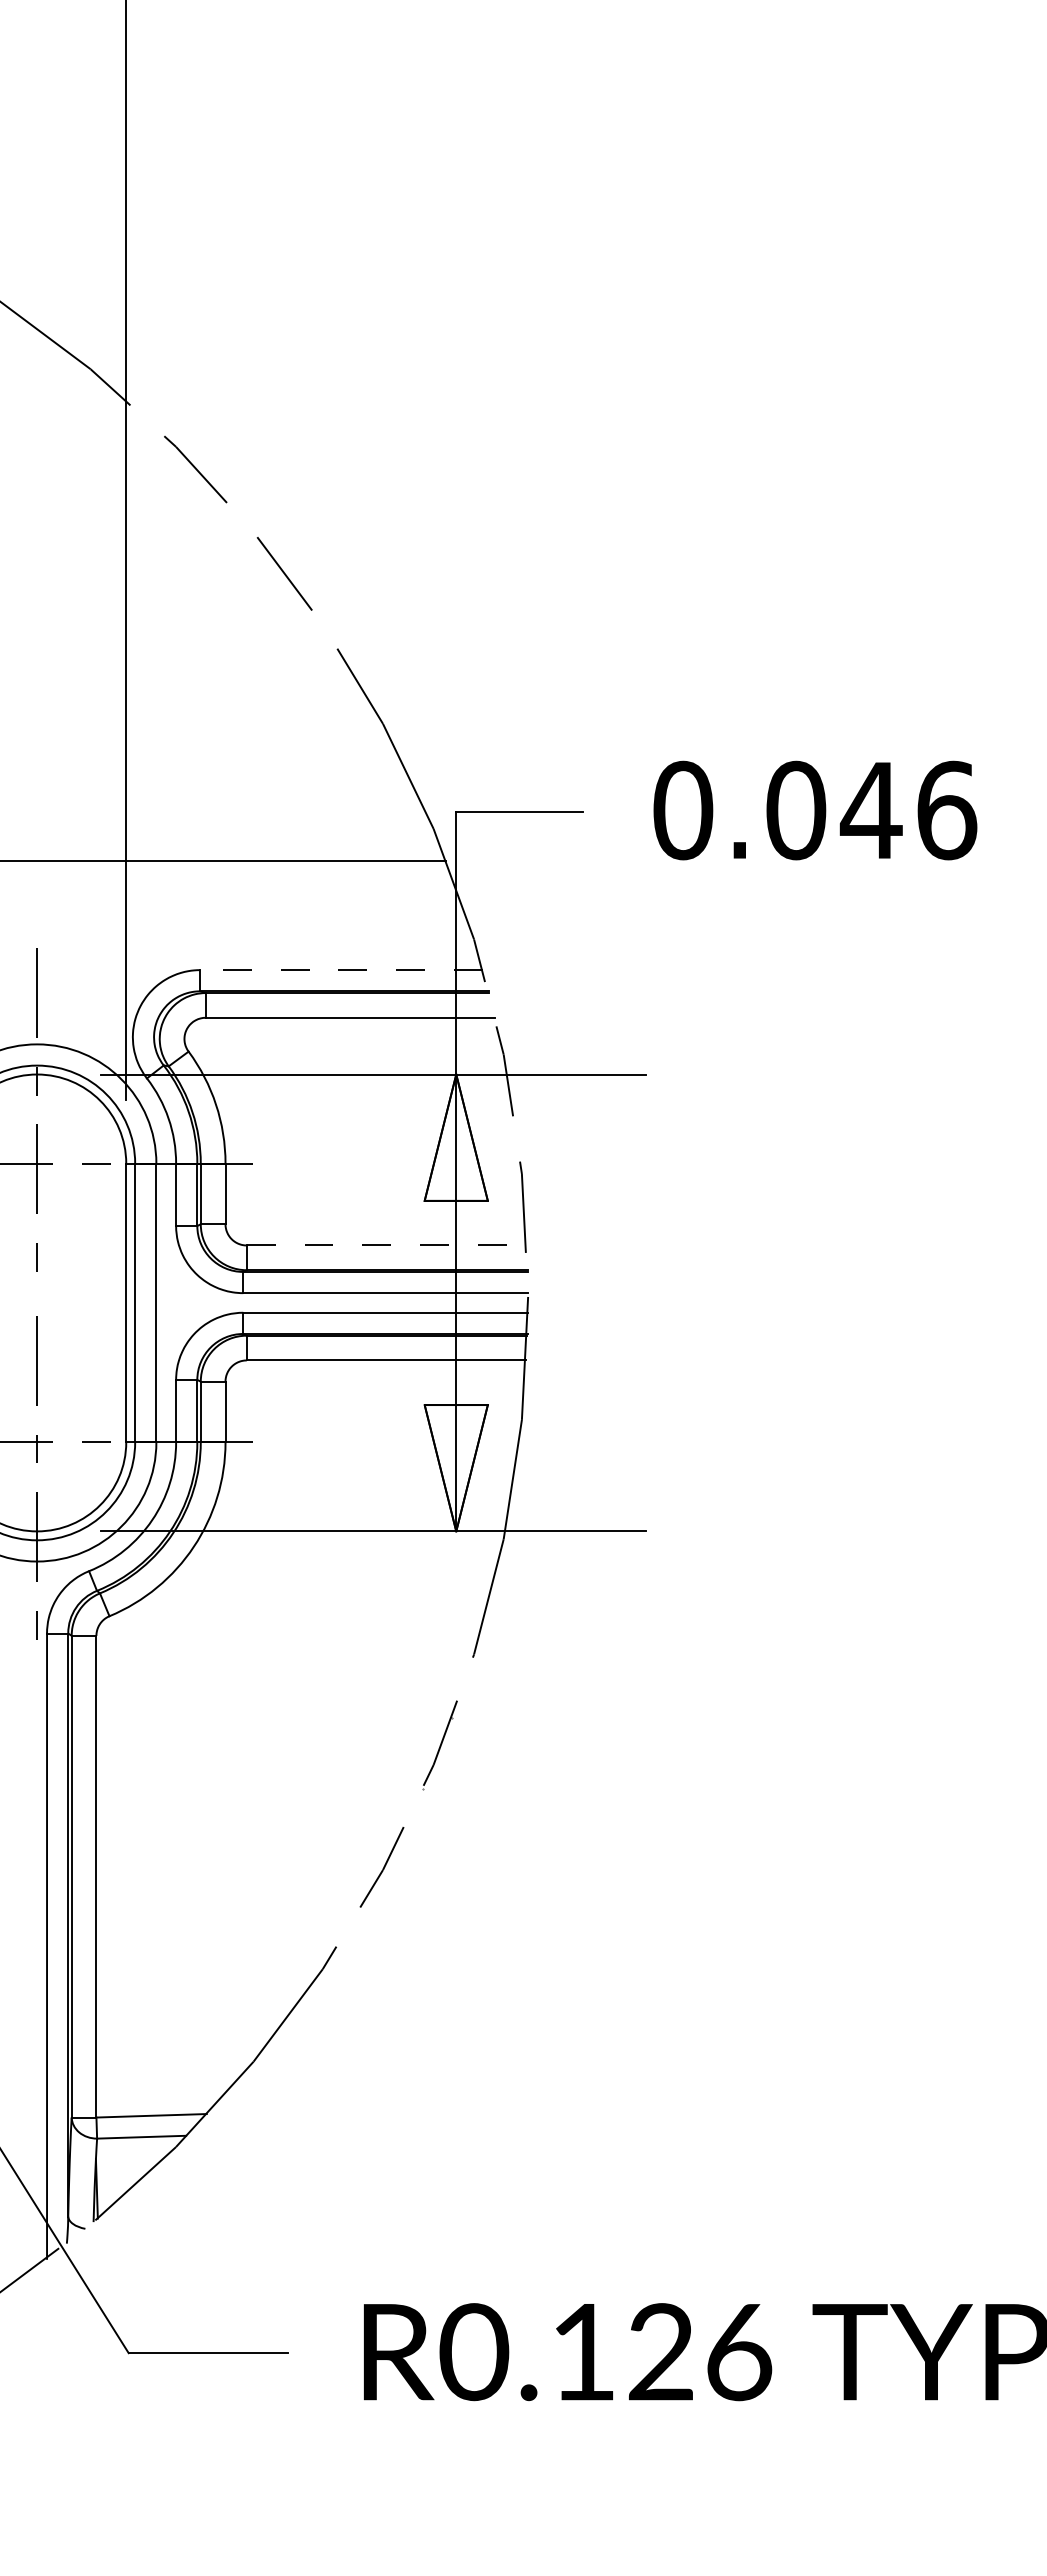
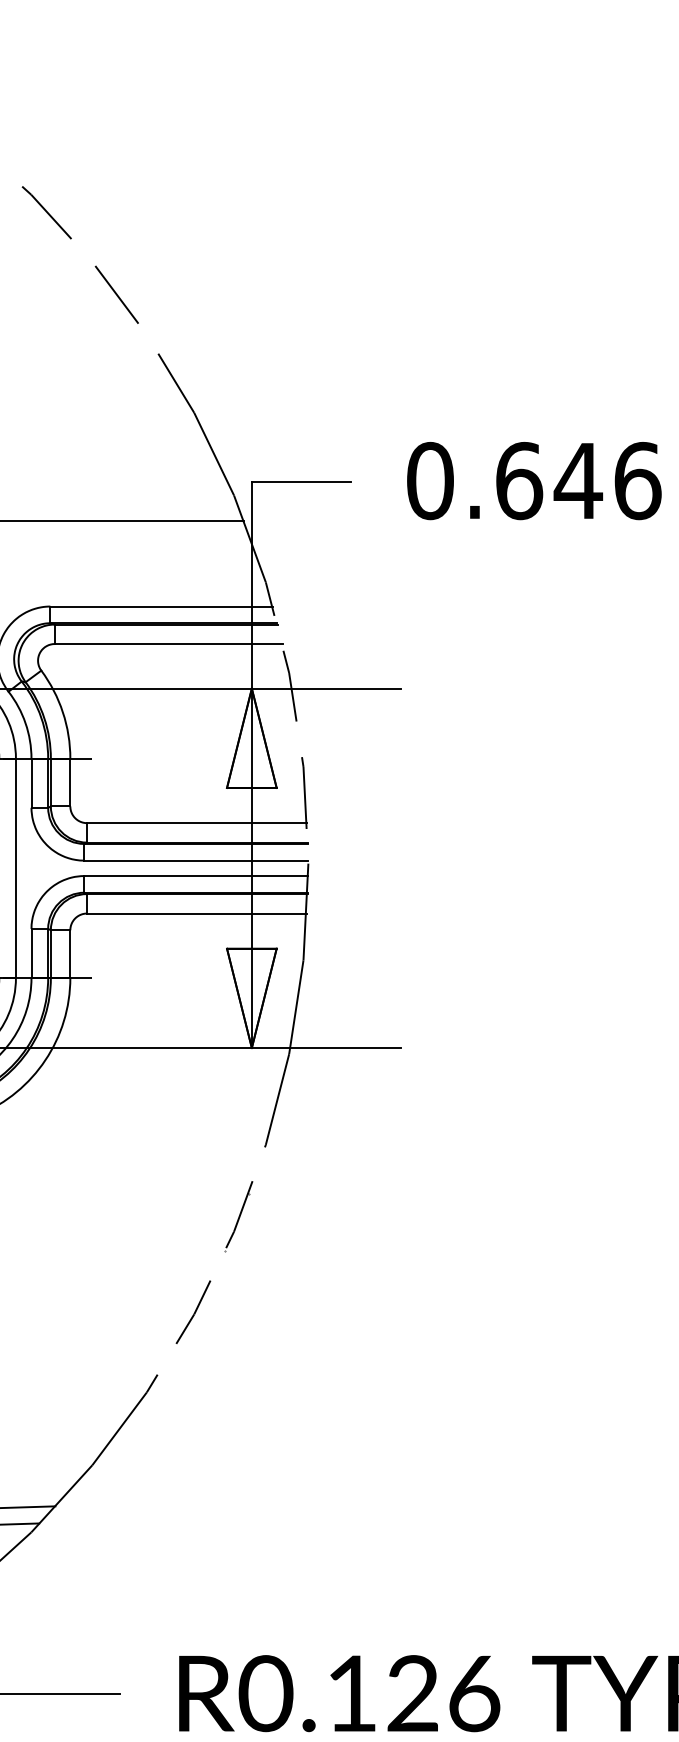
text: (796, 810) -> (519, 480), 0.046 -> 0.646
line: (340, 970) -> (160, 606), dashed -> solid
line: (387, 1245) -> (197, 823), dashed -> solid

